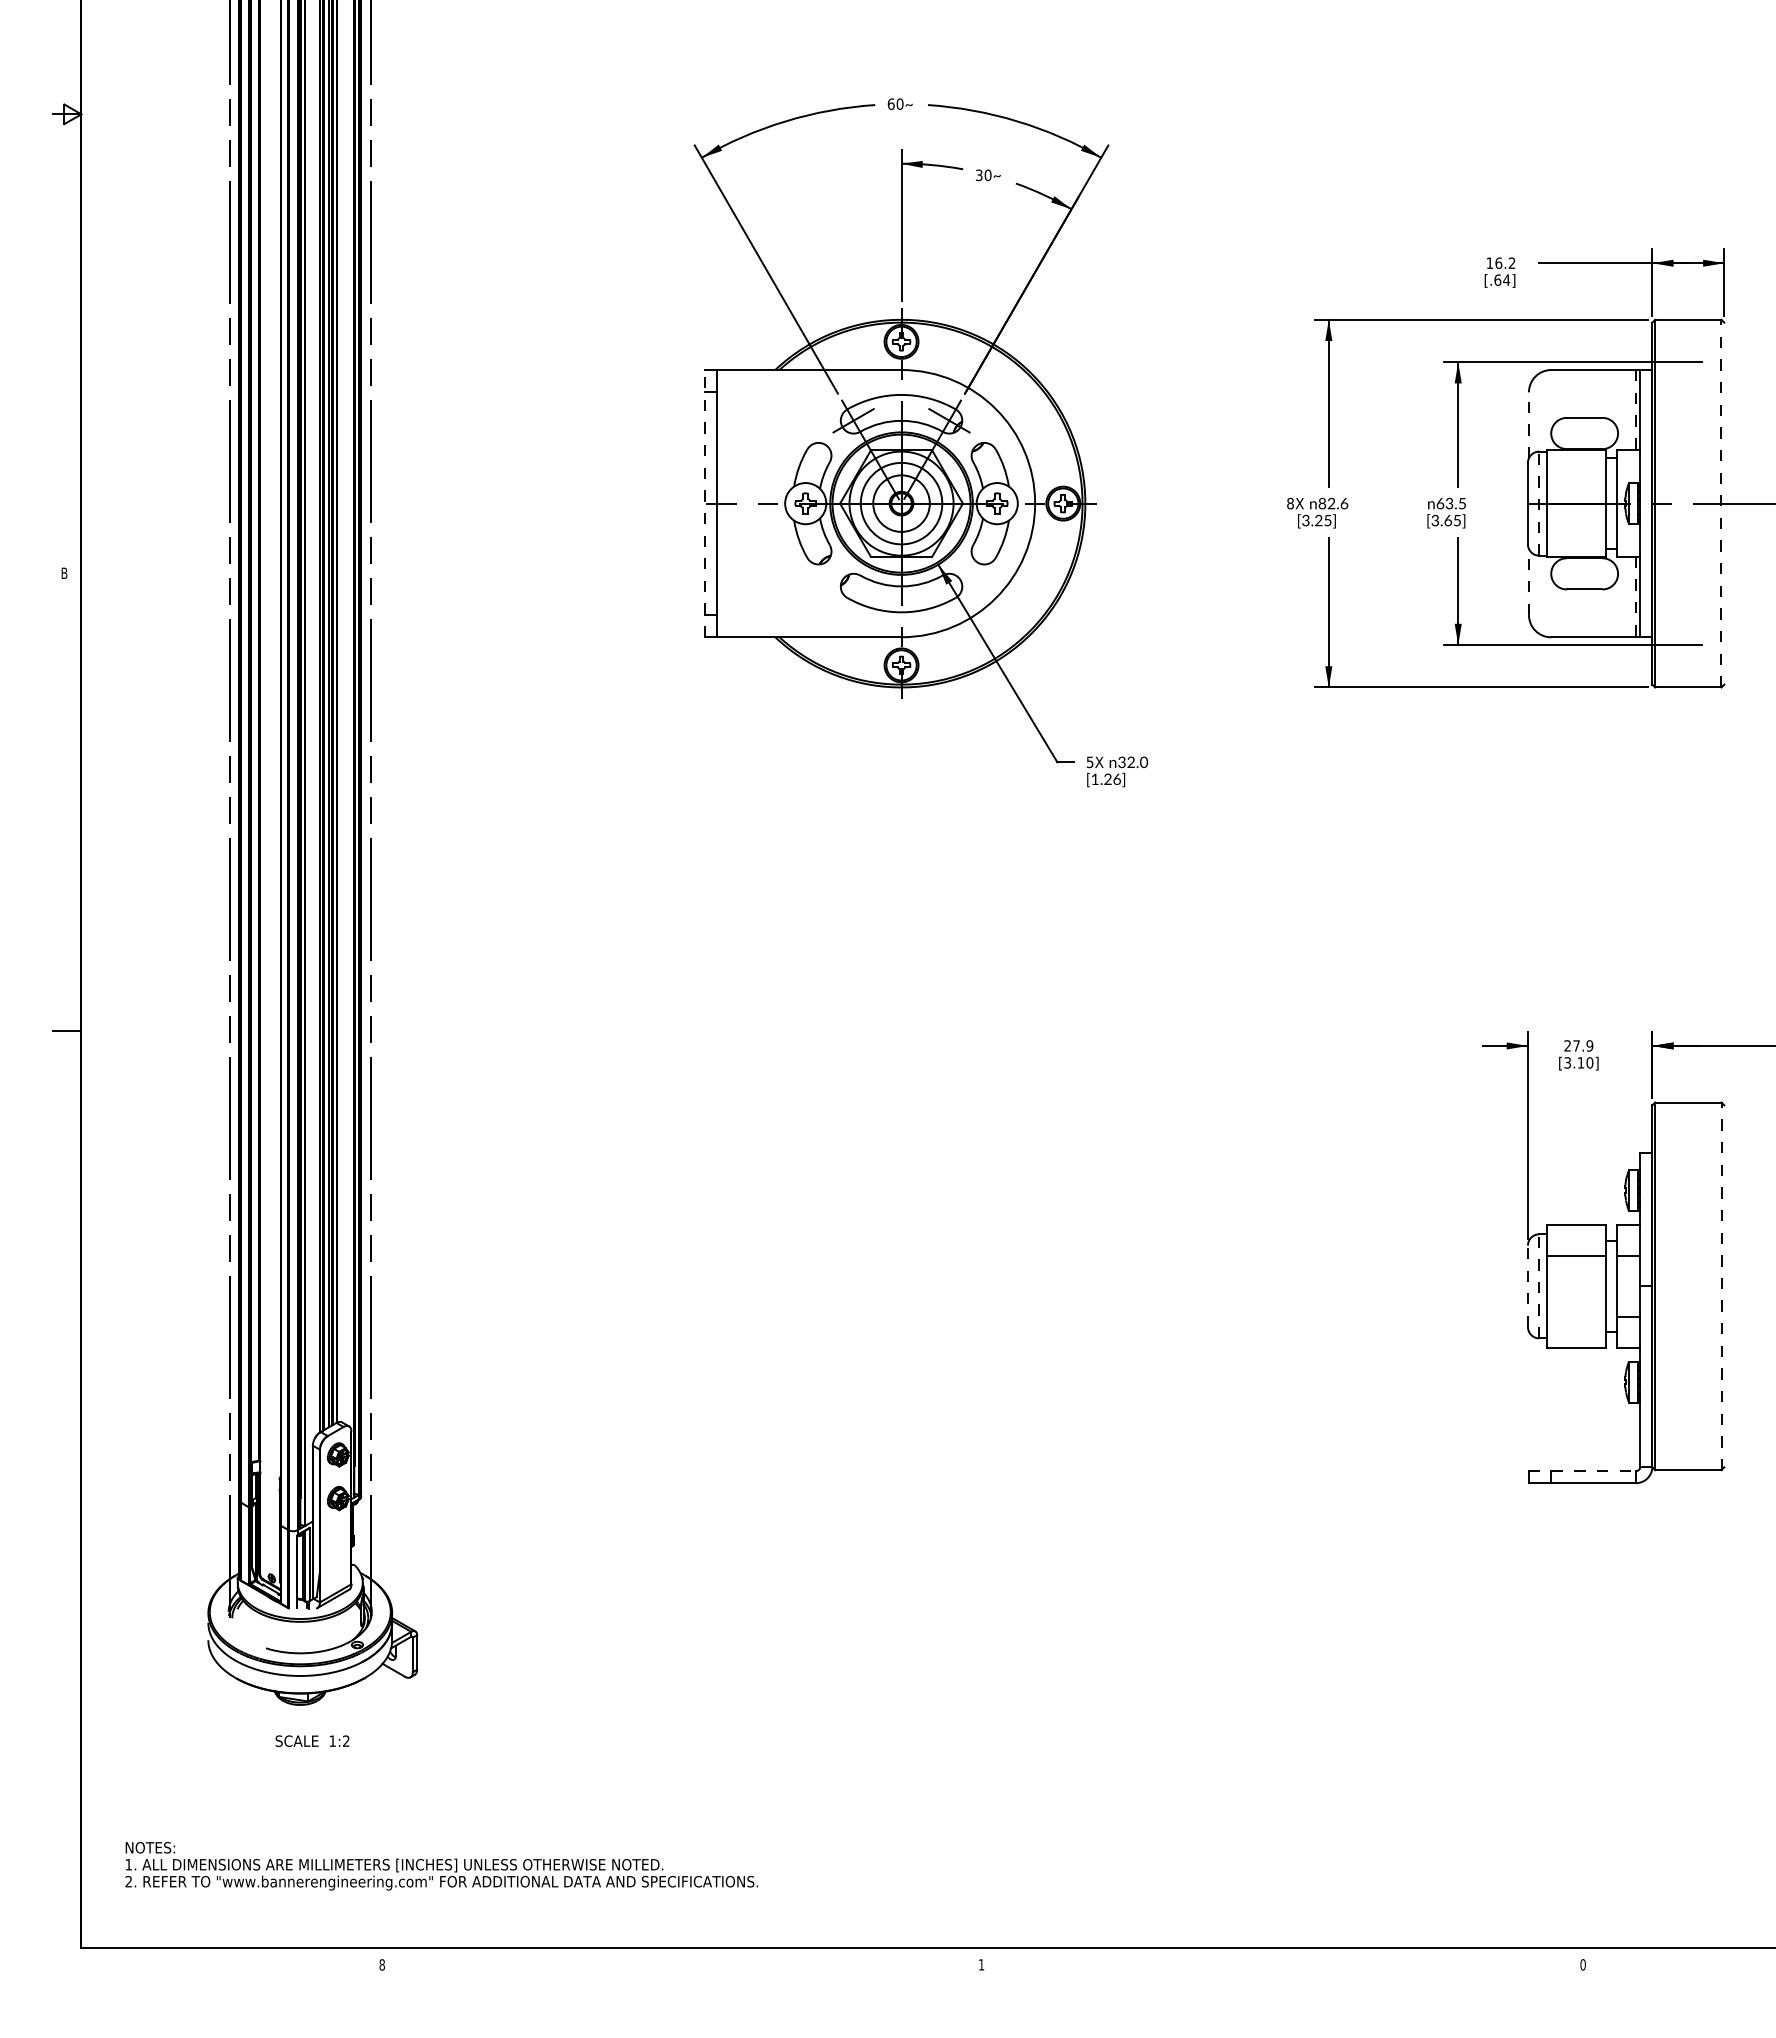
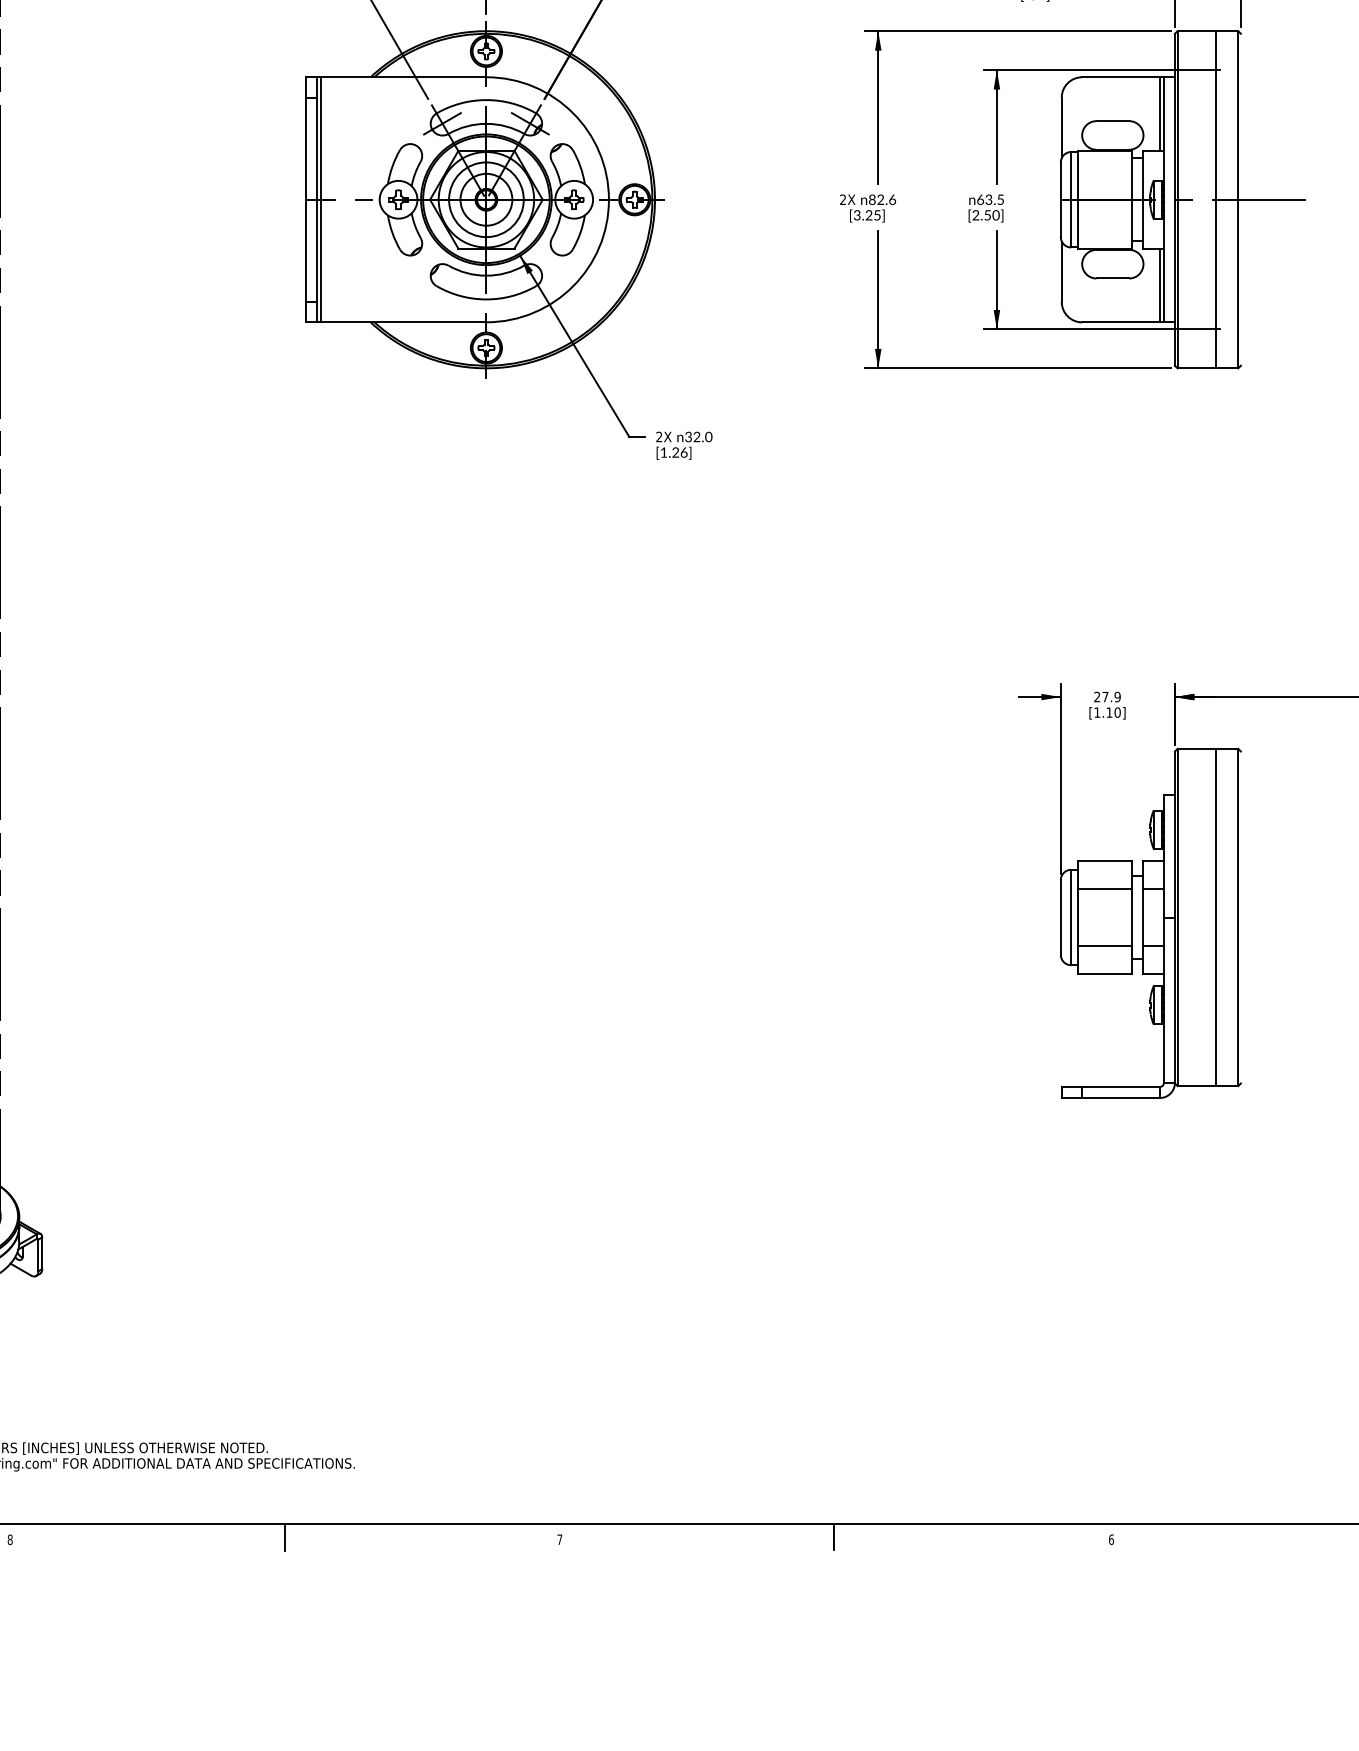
line: (1635, 410) -> (1159, 114), dashed -> solid
line: (1529, 425) -> (1062, 128), dashed -> solid
line: (704, 503) -> (305, 199), dashed -> solid
line: (721, 503) -> (321, 199), added
text: (1290, 503) -> (843, 199), 8X -> 2X
line: (1539, 503) -> (1071, 199), dashed -> solid
line: (1697, 503) -> (1216, 199), added
line: (1721, 503) -> (1238, 199), dashed -> solid
text: (1446, 520) -> (986, 215), [3.65] -> [2.50]
line: (1529, 582) -> (1062, 272), dashed -> solid
line: (1635, 597) -> (1159, 285), dashed -> solid
text: (1089, 762) -> (658, 437), 5X -> 2X
text: (1567, 1062) -> (1097, 712), [3.10] -> [1.10]
line: (1539, 1285) -> (1071, 916), dashed -> solid
line: (1527, 1286) -> (1060, 917), dashed -> solid
line: (1697, 1286) -> (1216, 917), added
line: (1721, 1286) -> (1238, 917), dashed -> solid
line: (1576, 1317) -> (1105, 946), added
line: (1582, 1471) -> (1110, 1087), dashed -> solid
line: (1281, 1961) -> (834, 1536), added
line: (681, 1962) -> (284, 1537), added
text: (981, 1964) -> (559, 1539), 1 -> 7
text: (1582, 1964) -> (1110, 1539), 0 -> 6

